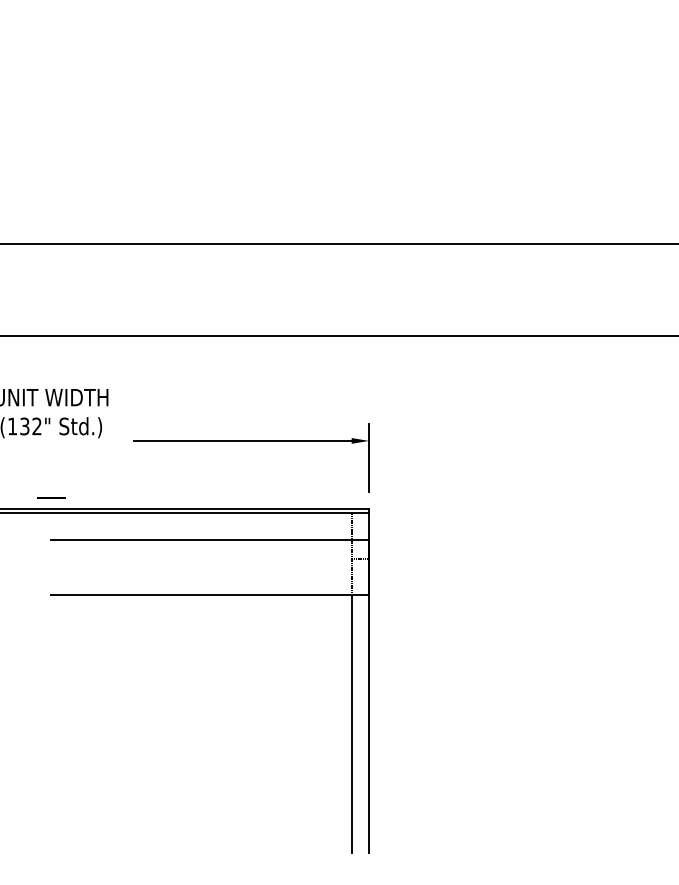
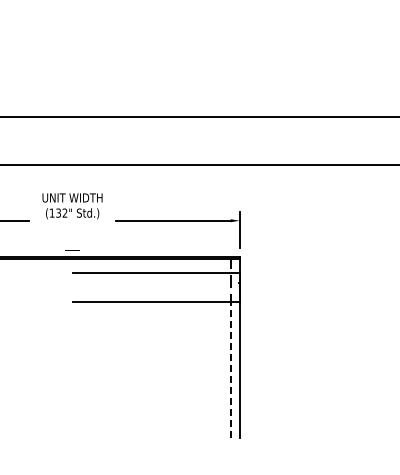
line: (351, 723) -> (230, 369), solid -> dashed

